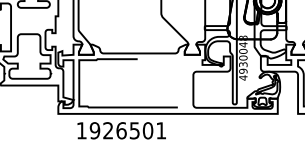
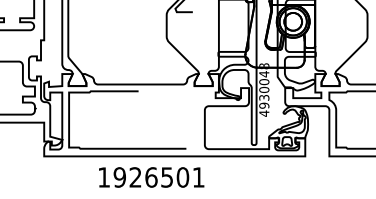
text: (121, 130) -> (151, 177), moved

